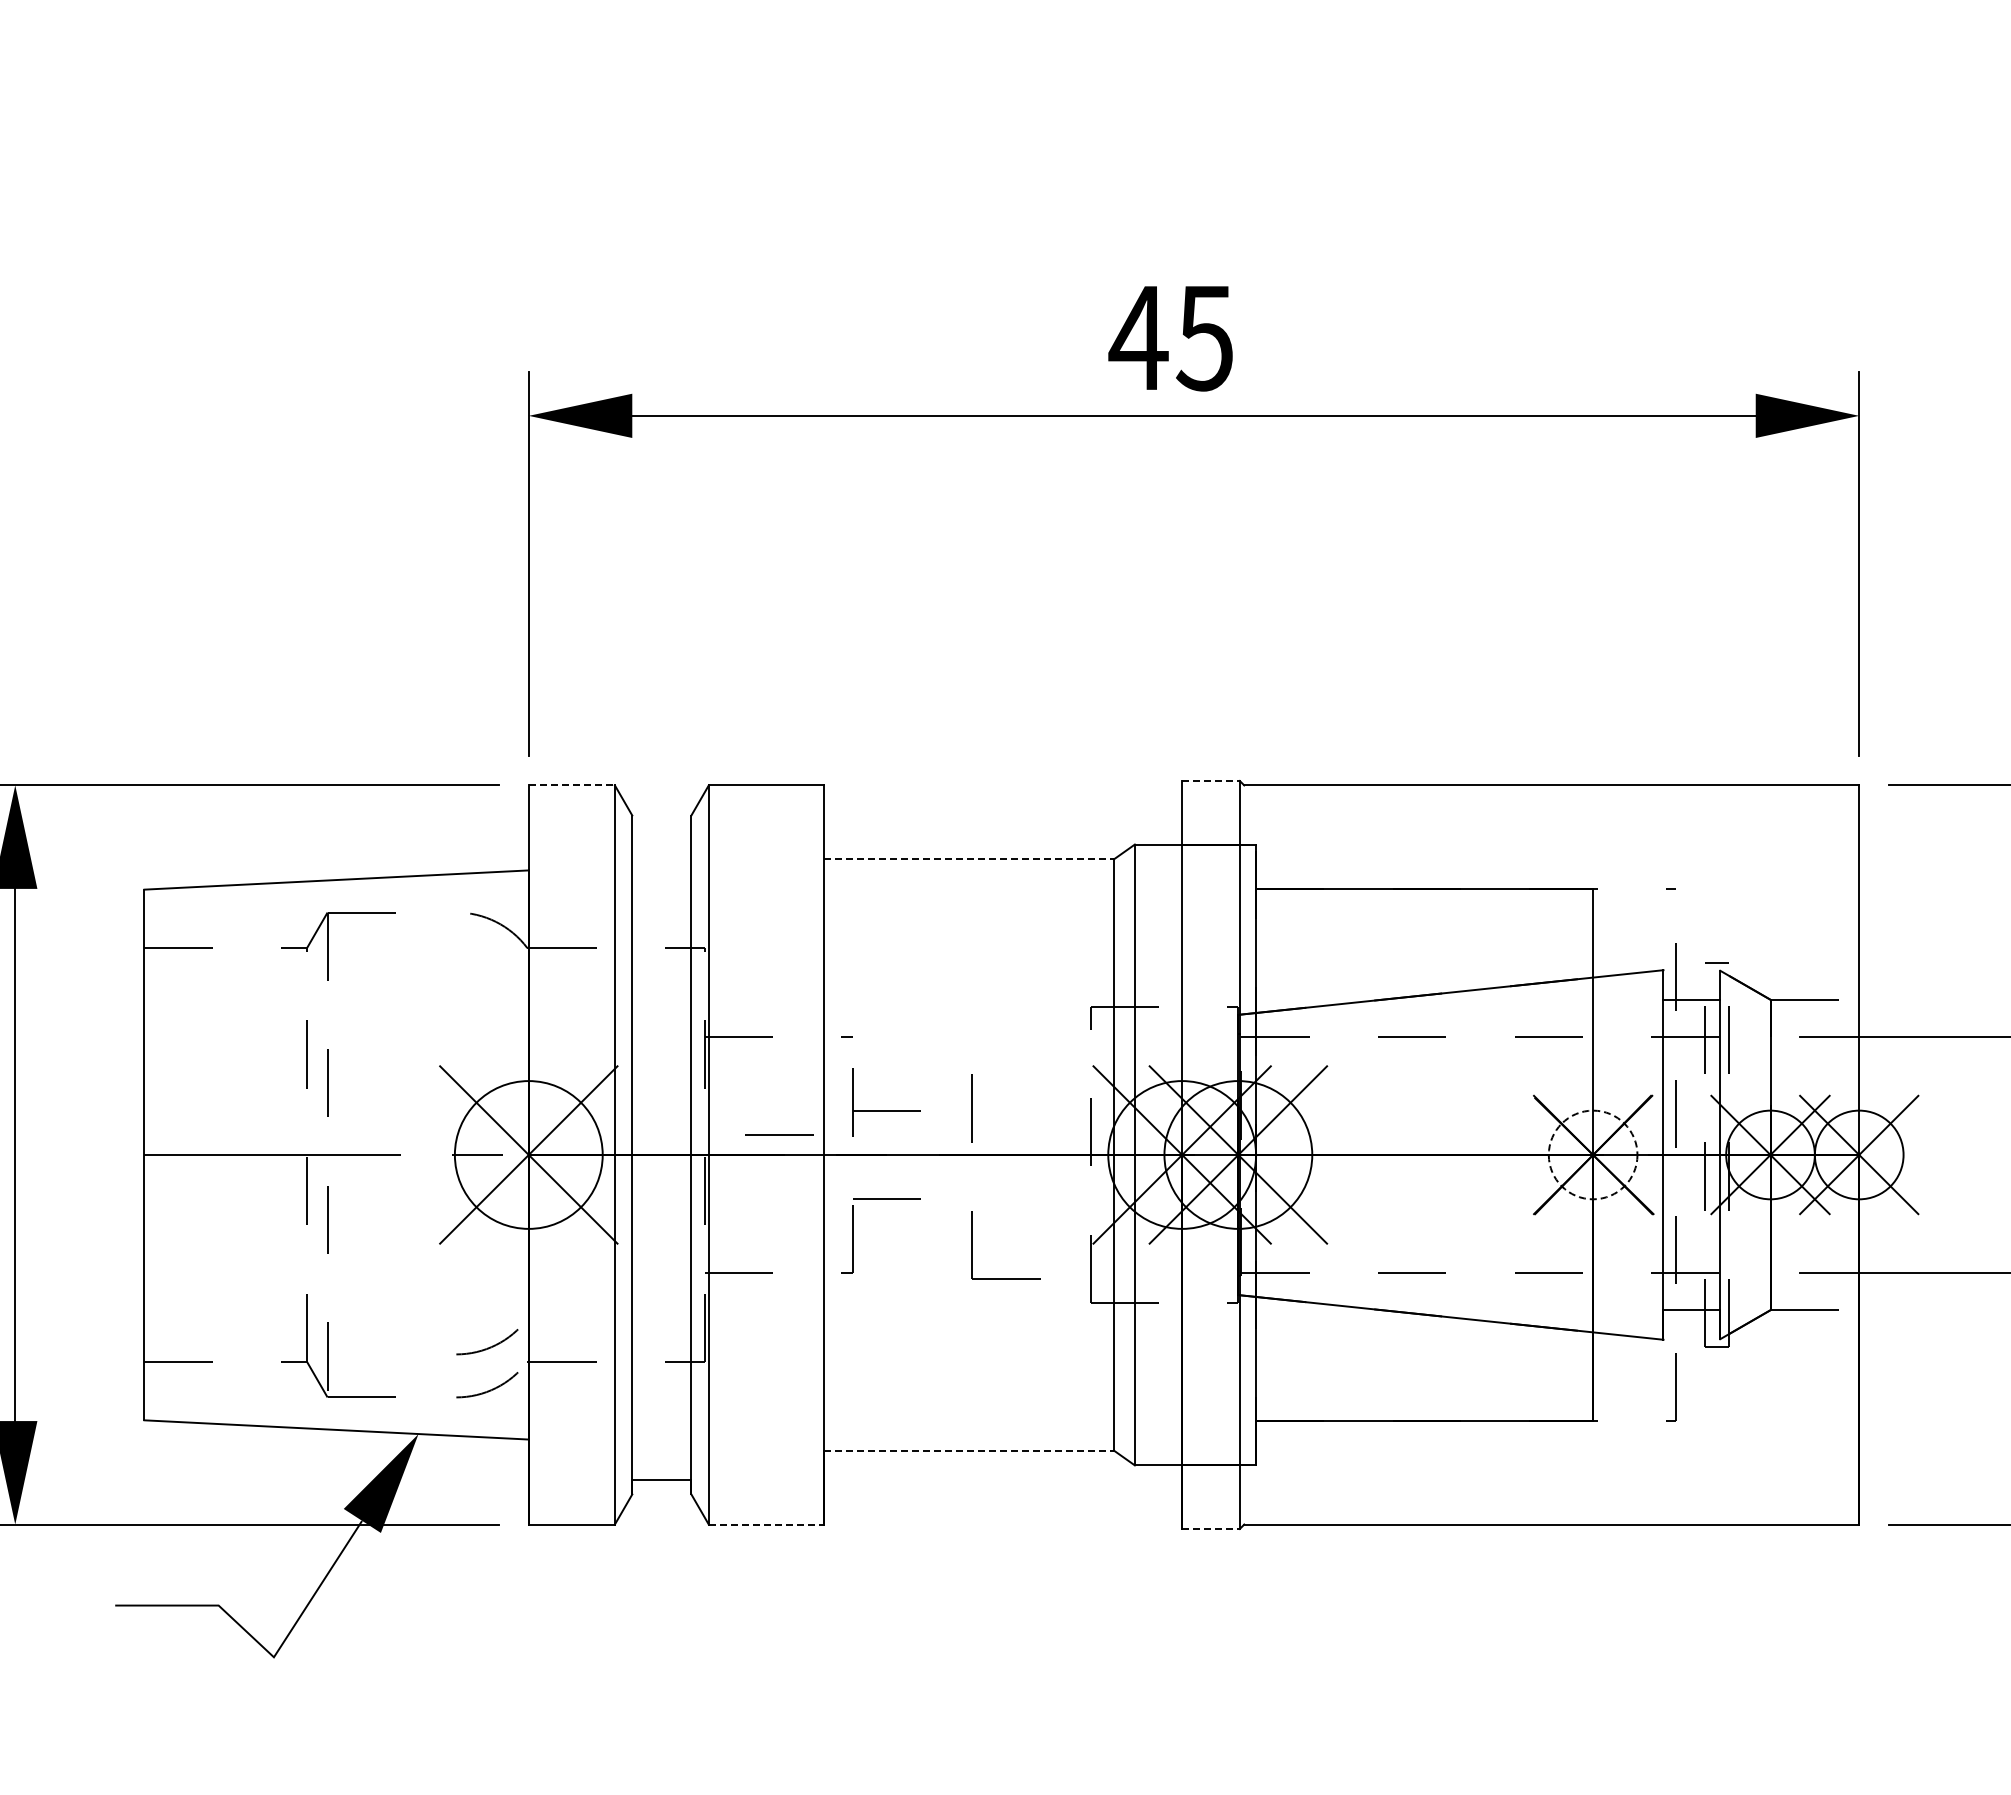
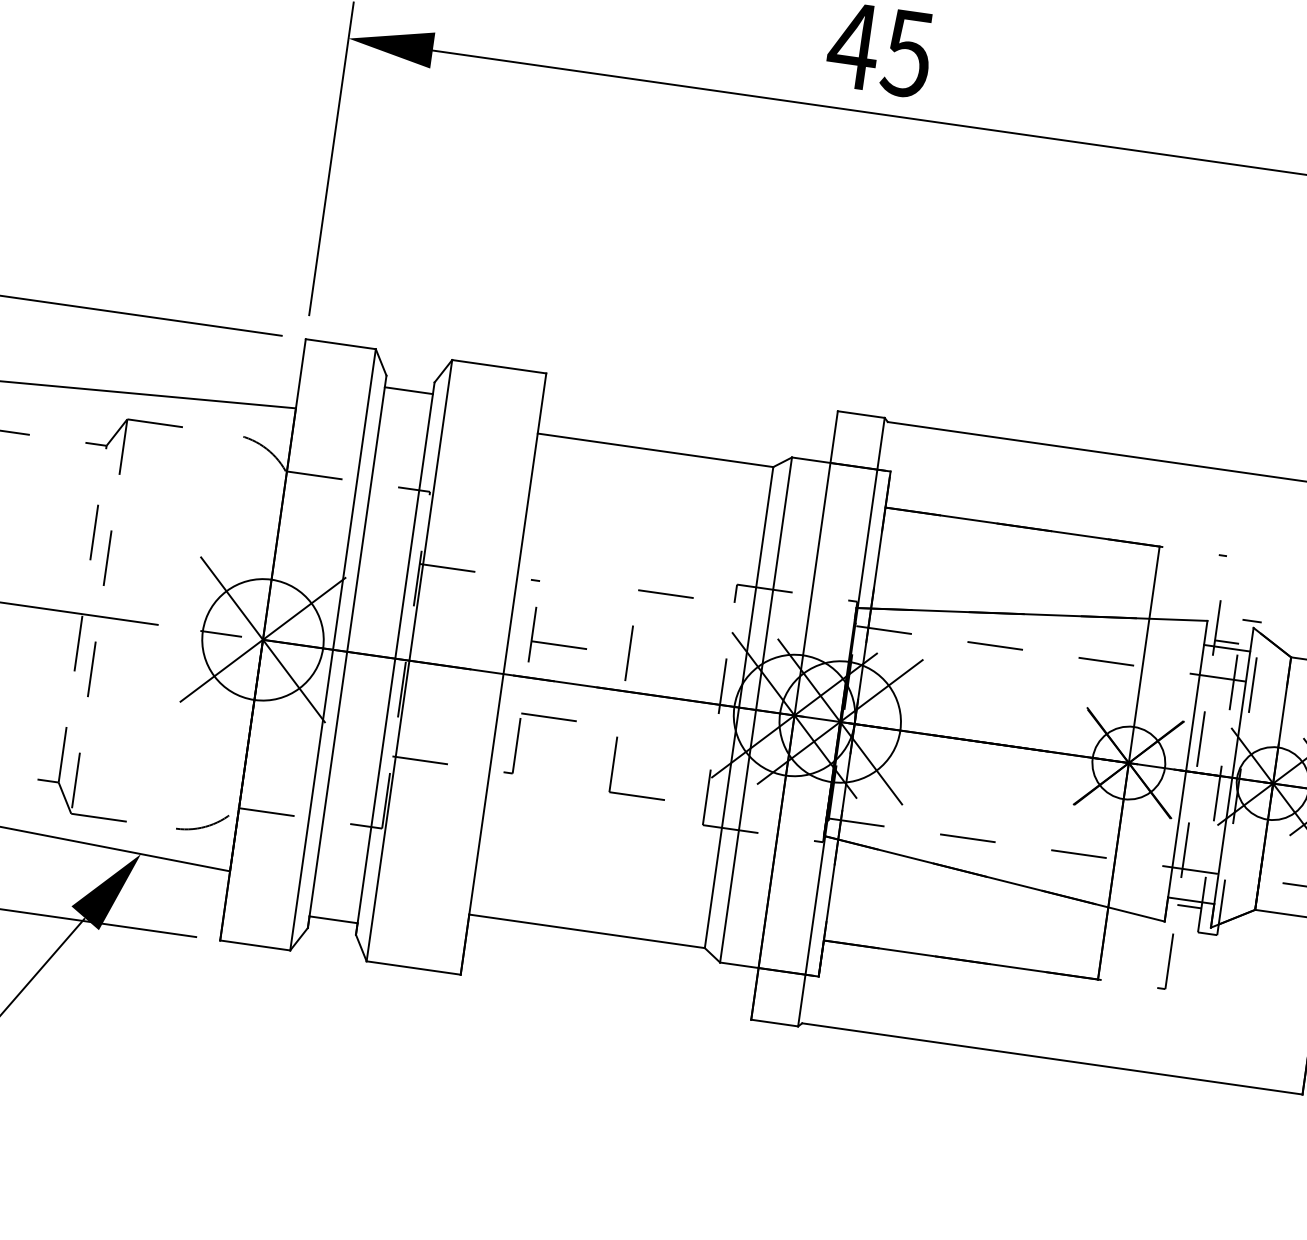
line: (1211, 780) -> (861, 414), dashed -> solid
line: (572, 785) -> (341, 344), dashed -> solid
line: (661, 829) -> (408, 390), added
line: (969, 859) -> (655, 450), dashed -> solid
line: (1690, 992) -> (1226, 642), added
line: (779, 1134) -> (666, 593), moved
circle: (1592, 1154) -> (1128, 762), dashed -> solid
line: (1690, 1317) -> (1189, 906), added
arc: (490, 1346) -> (209, 791), removed
line: (969, 1450) -> (587, 931), dashed -> solid
line: (766, 1524) -> (413, 967), dashed -> solid
line: (1211, 1528) -> (775, 1022), dashed -> solid

